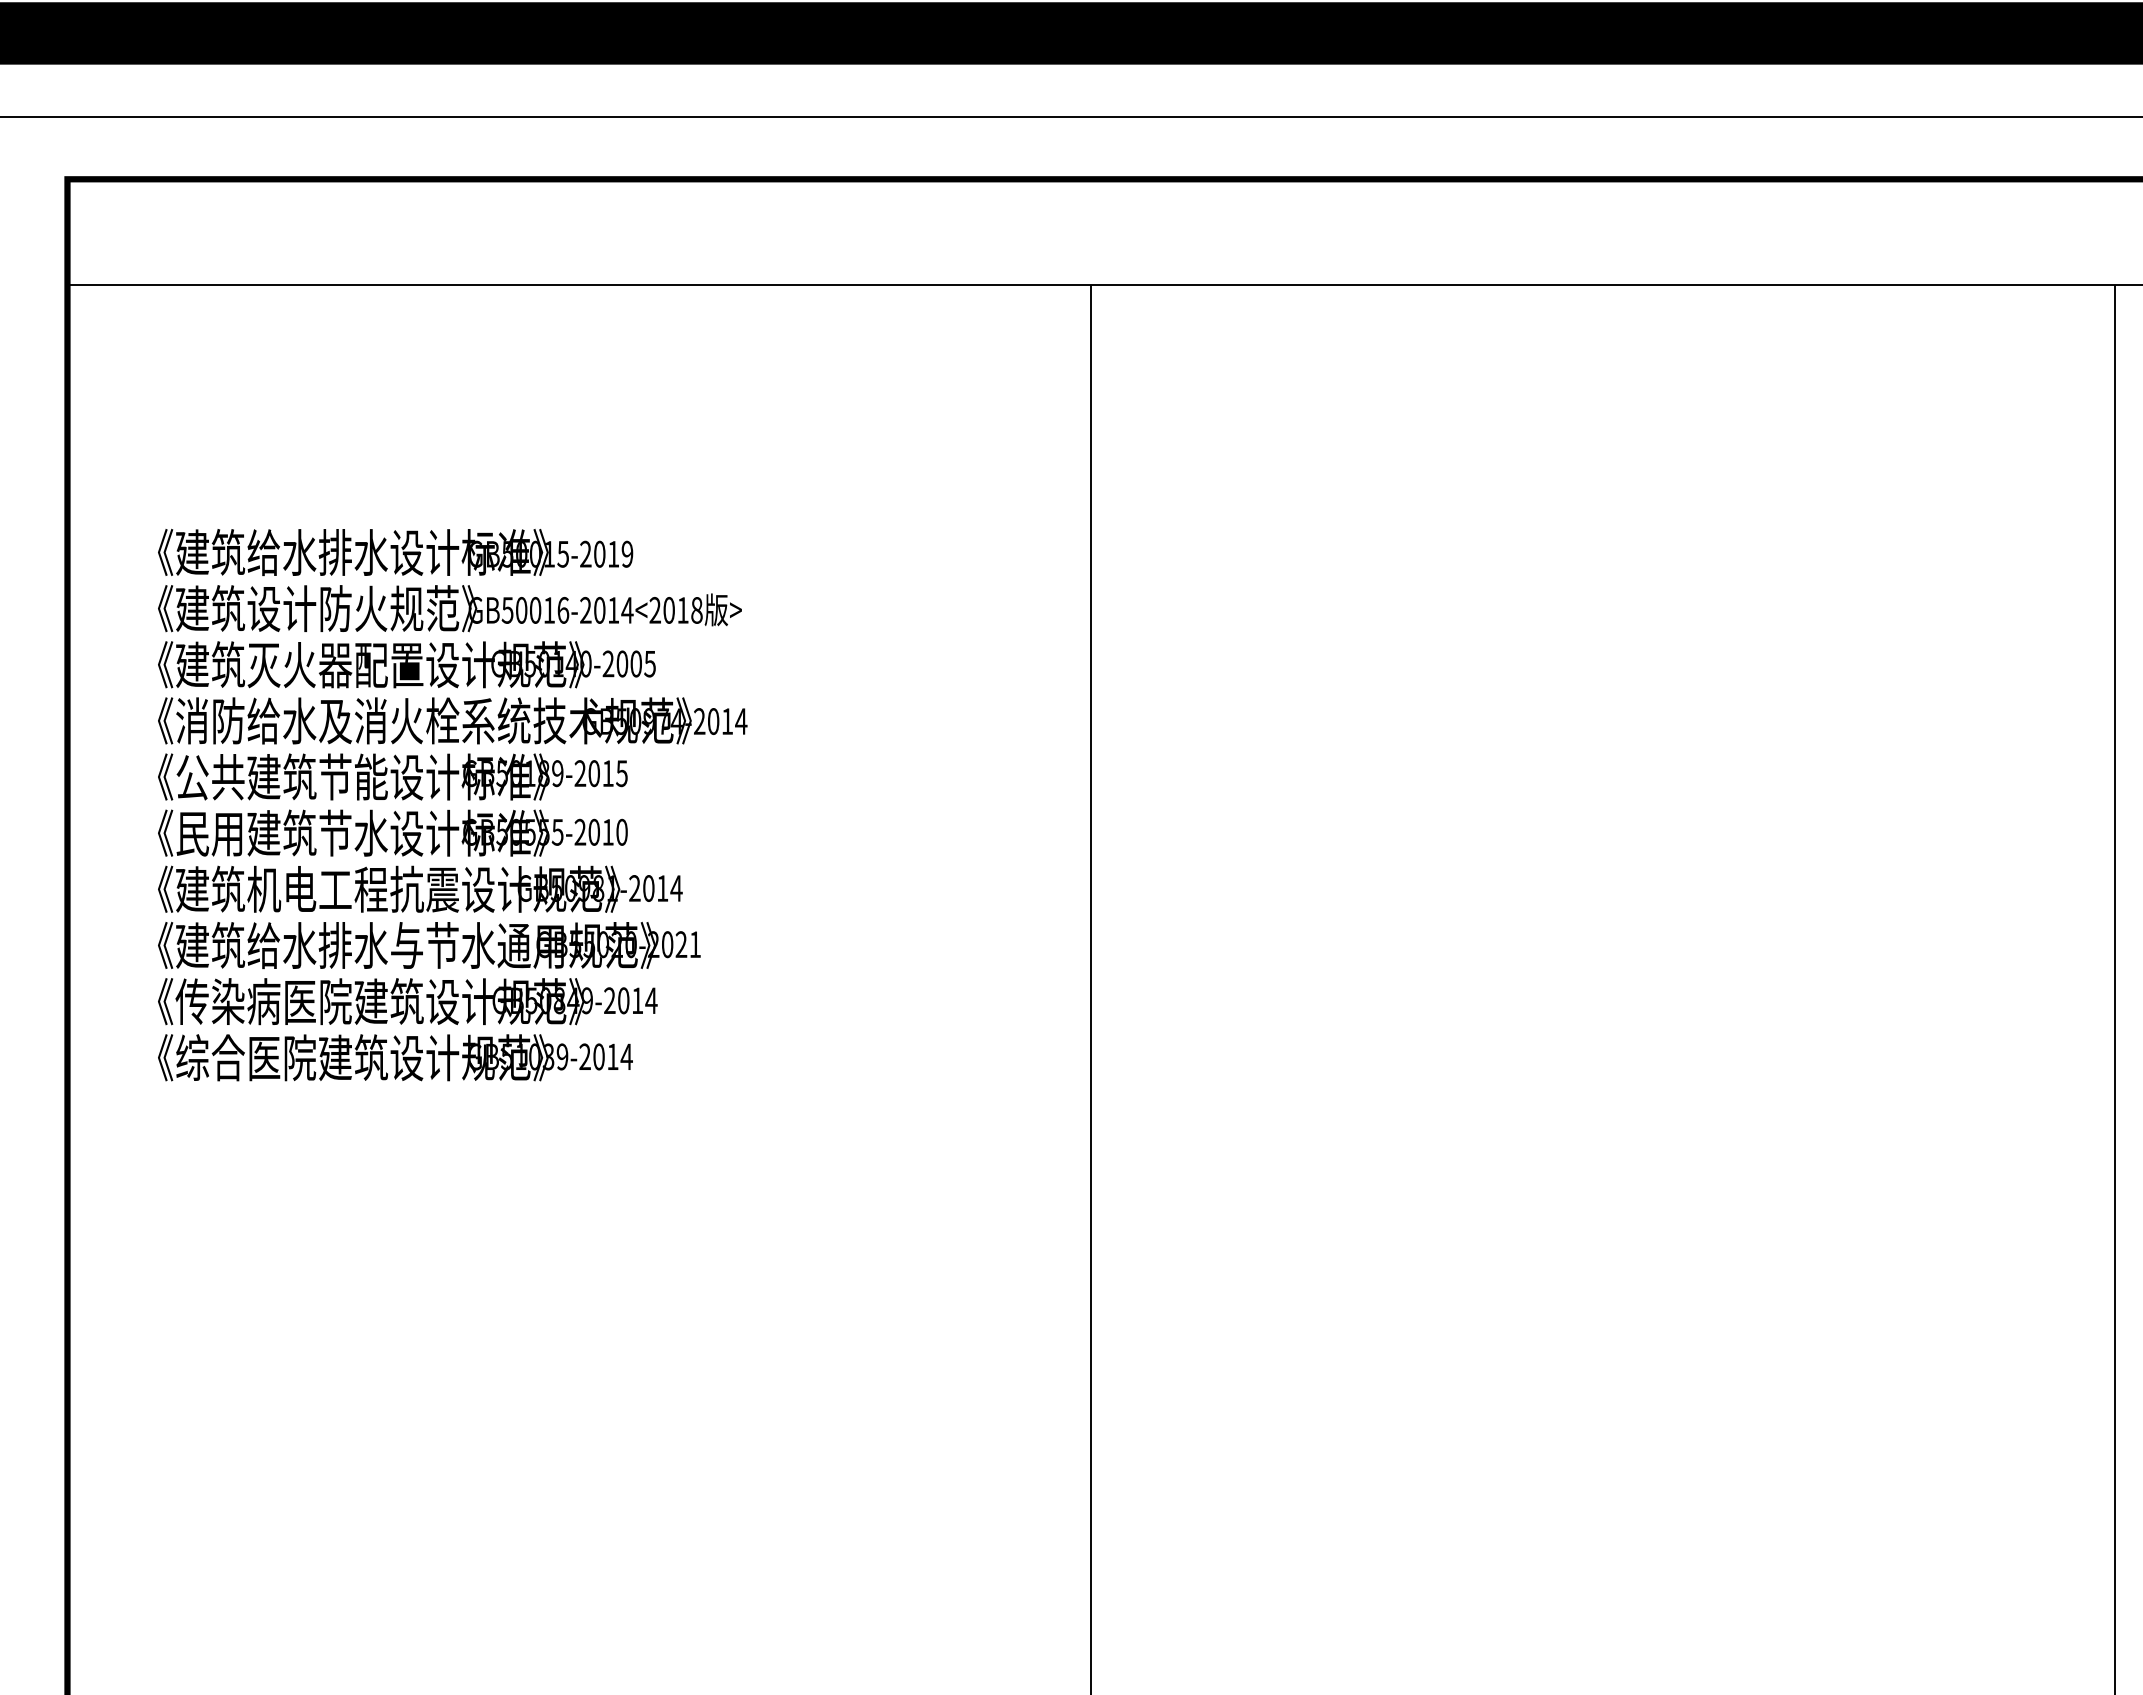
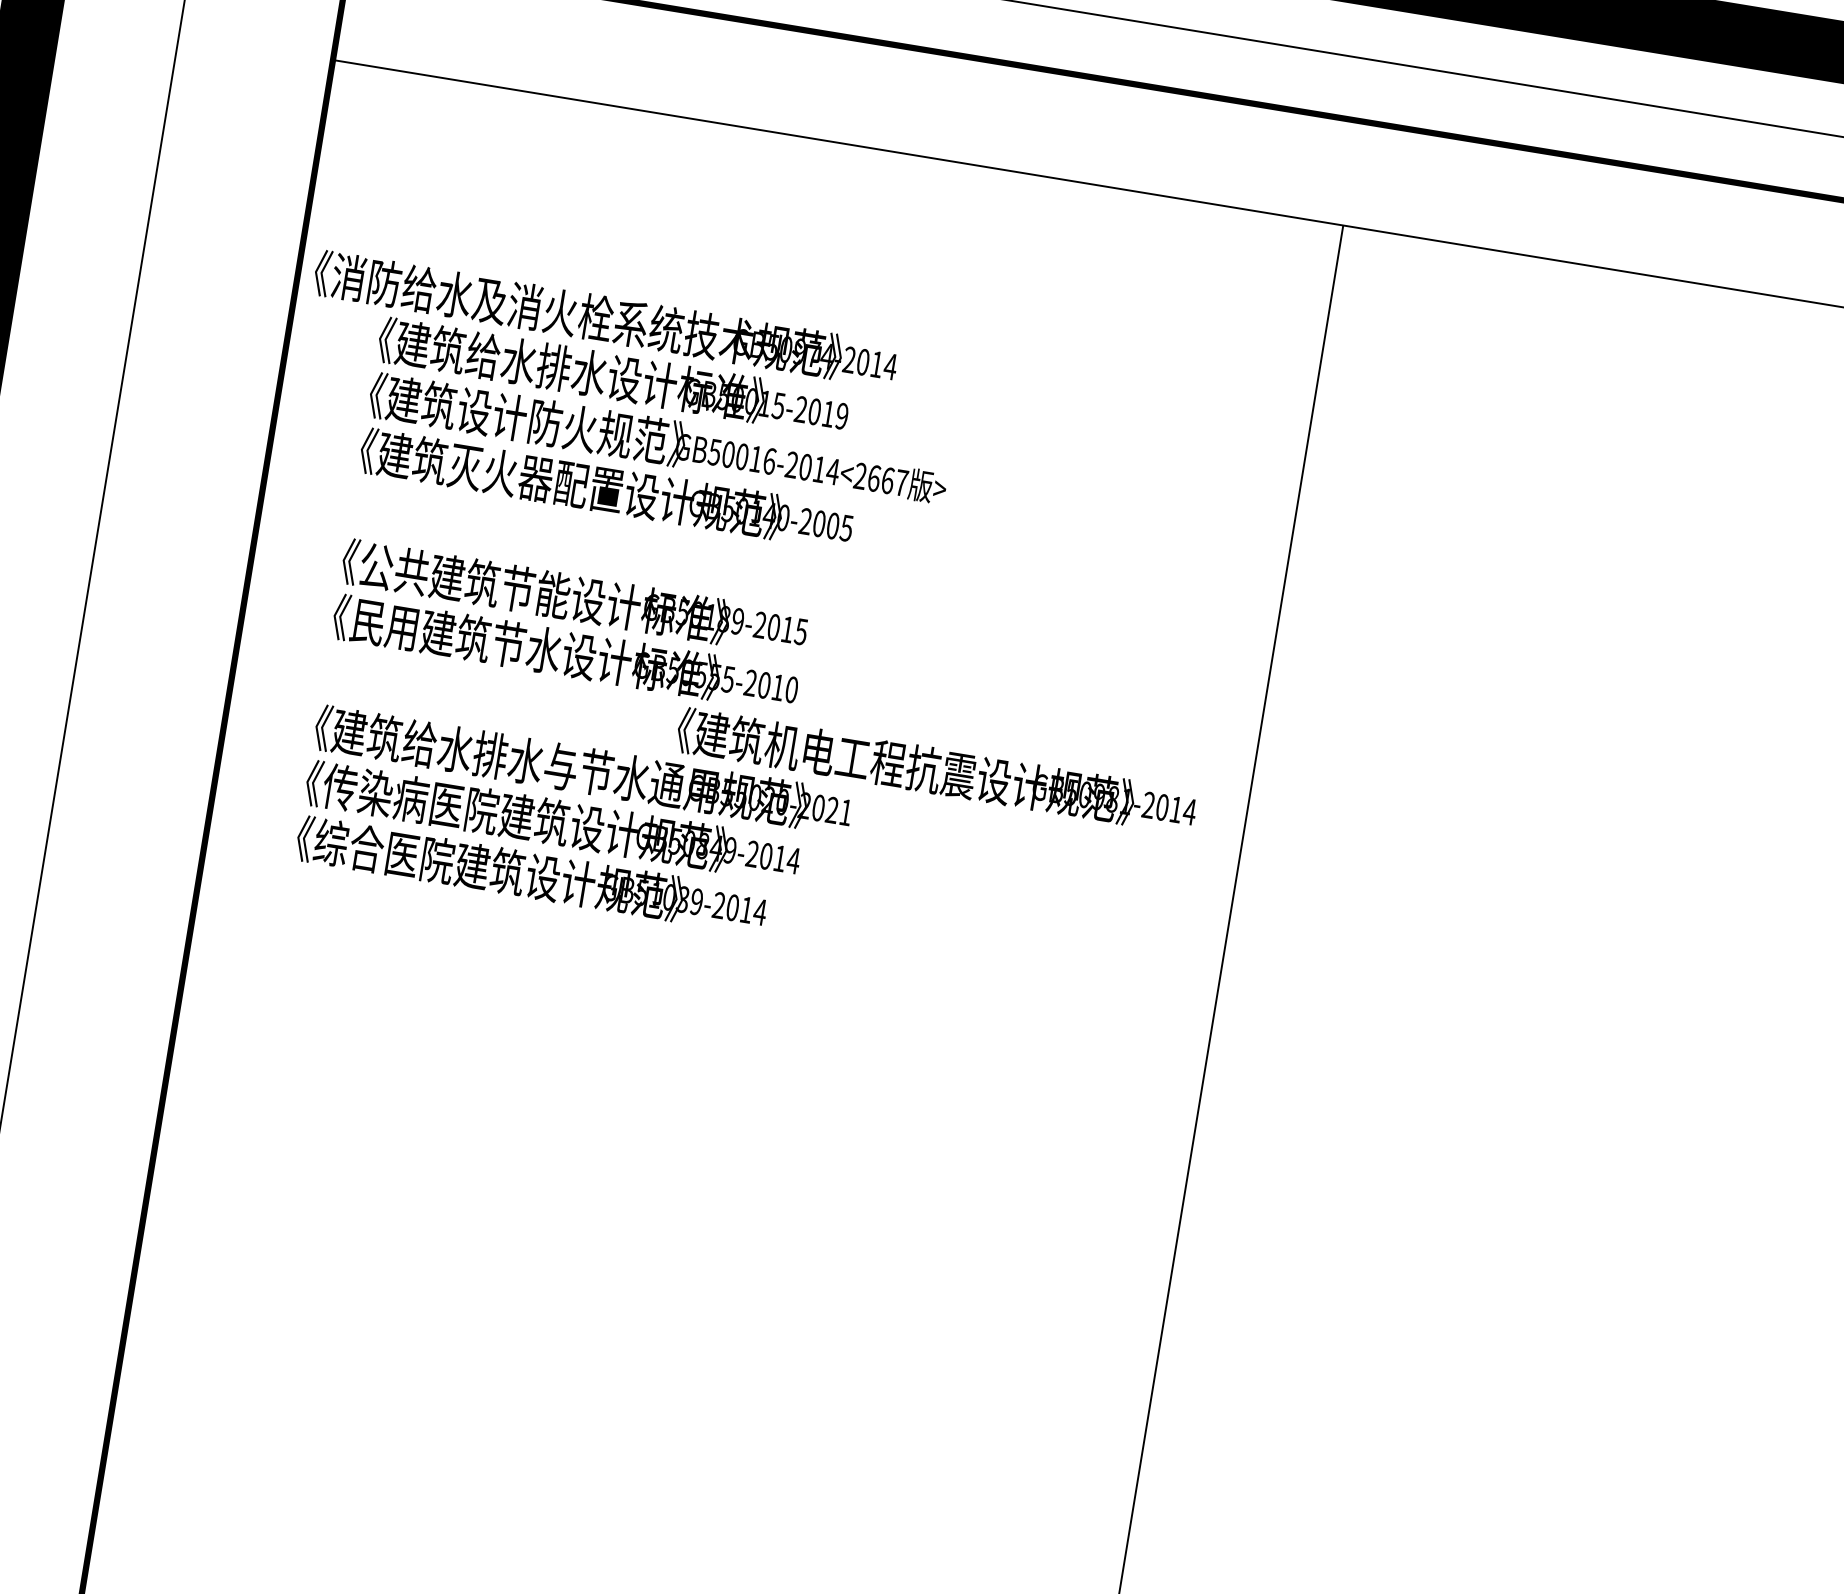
text: (682, 609) -> (887, 479), GB50016-2014<2018 -> GB50016-2014<2667
text: (452, 720) -> (605, 319), moved
text: (420, 888) -> (937, 770), moved

